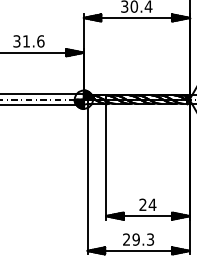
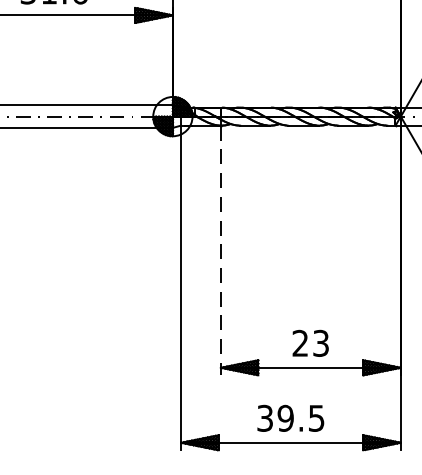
line: (106, 161) -> (221, 249), solid -> dashed
text: (152, 204) -> (320, 342), 24 -> 23
text: (138, 239) -> (290, 418), 29.3 -> 39.5

